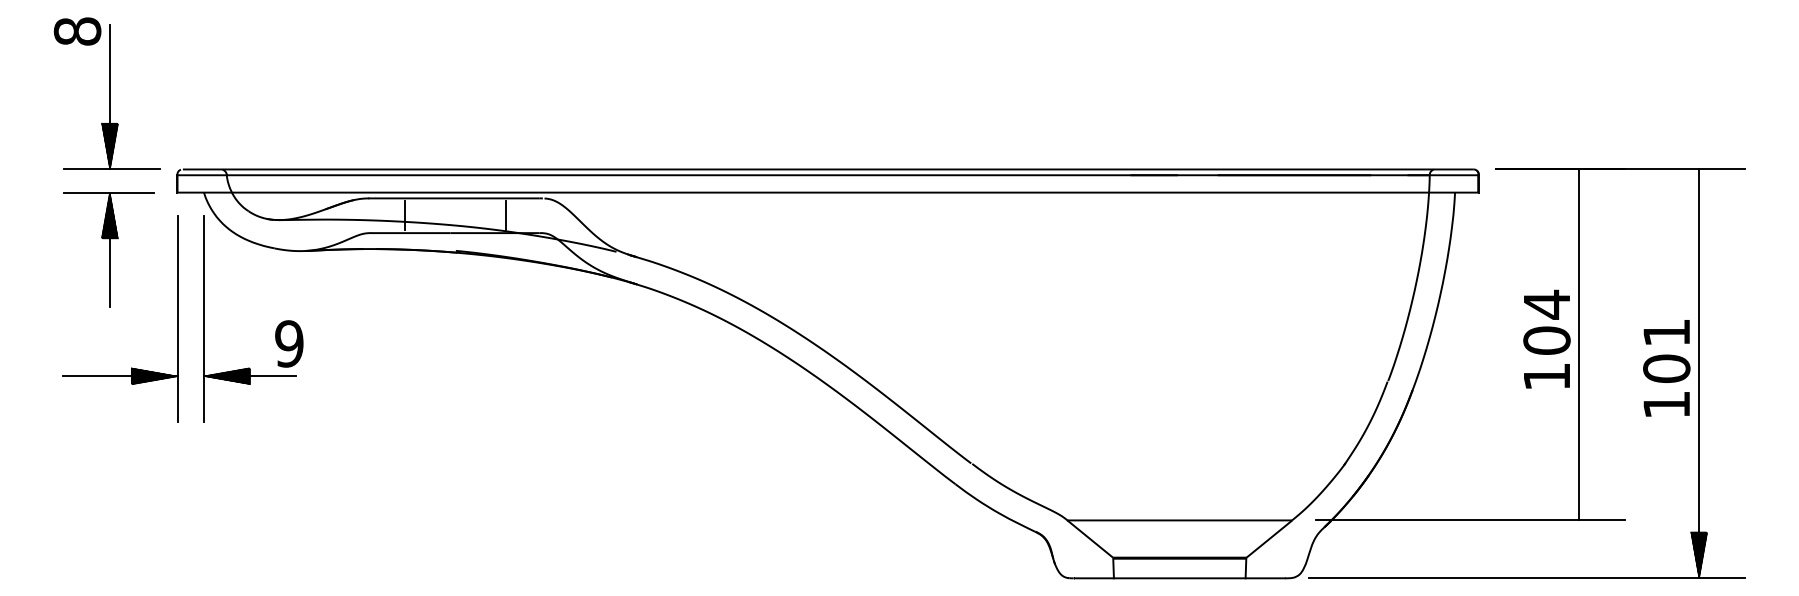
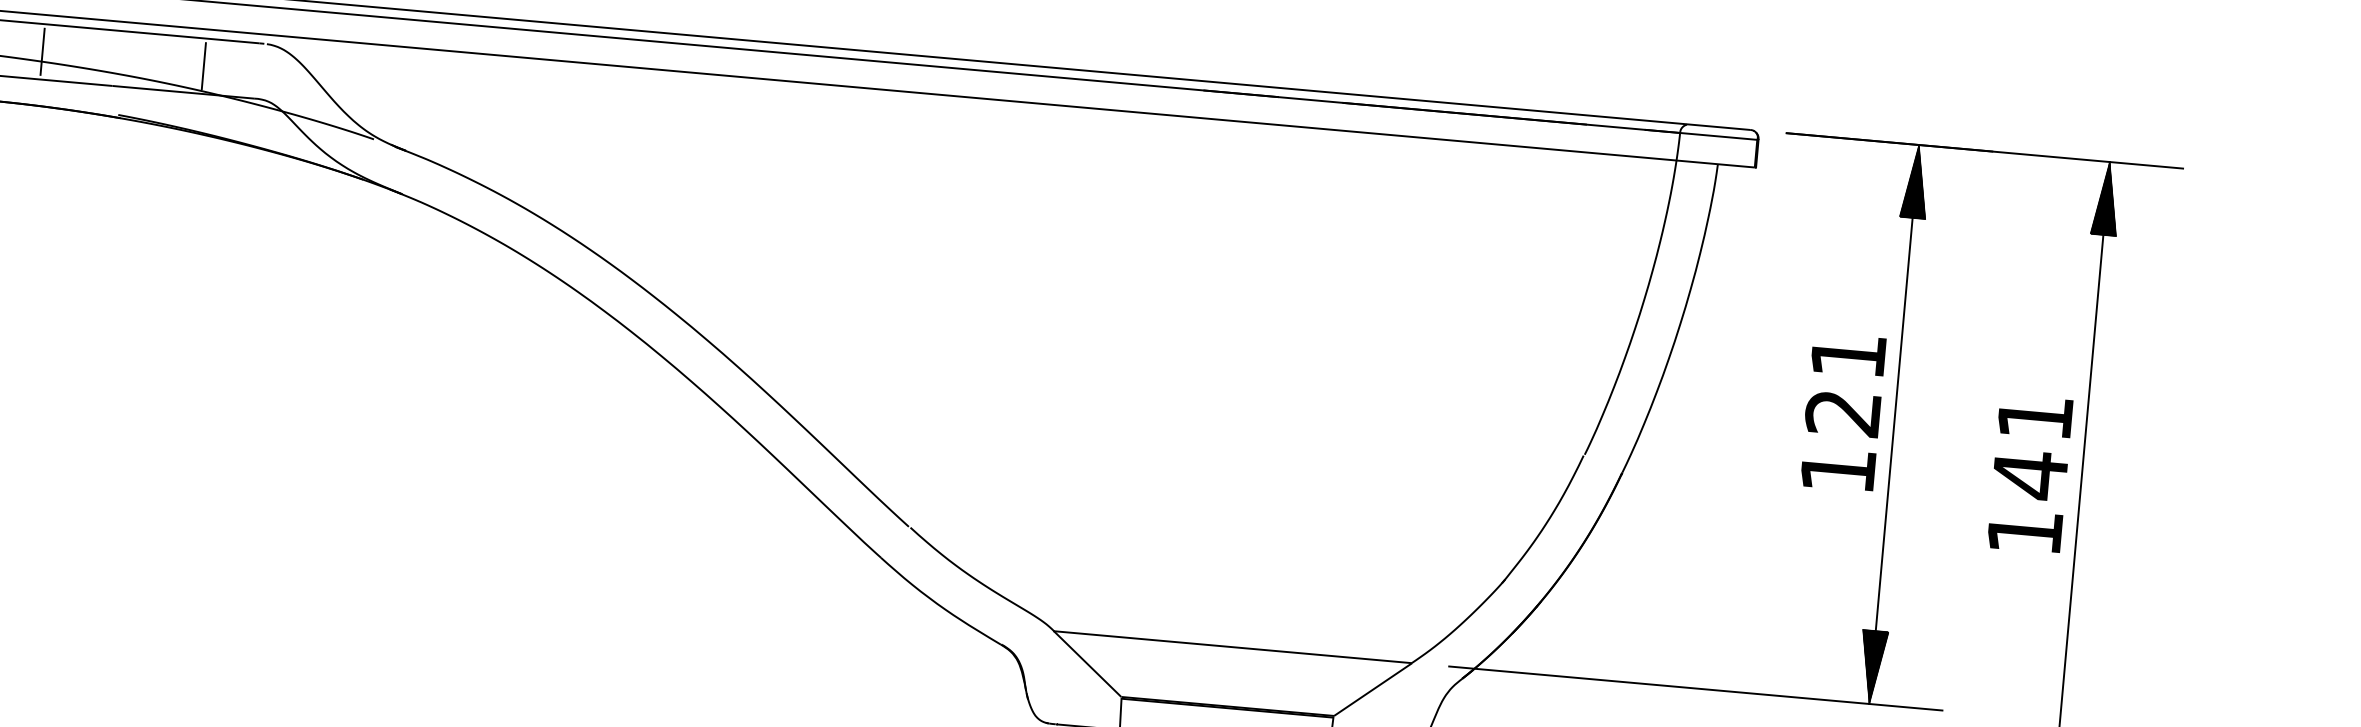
hatch: (1579, 192) -> (1916, 181), added
hatch: (1699, 192) -> (2107, 198), added
text: (1546, 321) -> (1845, 382), 104 -> 121
text: (1666, 368) -> (2029, 474), 101 -> 141
hatch: (1579, 497) -> (1872, 667), added

